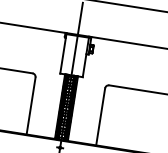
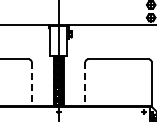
line: (30, 106) -> (31, 84), solid -> dashed
line: (100, 117) -> (85, 84), solid -> dashed

